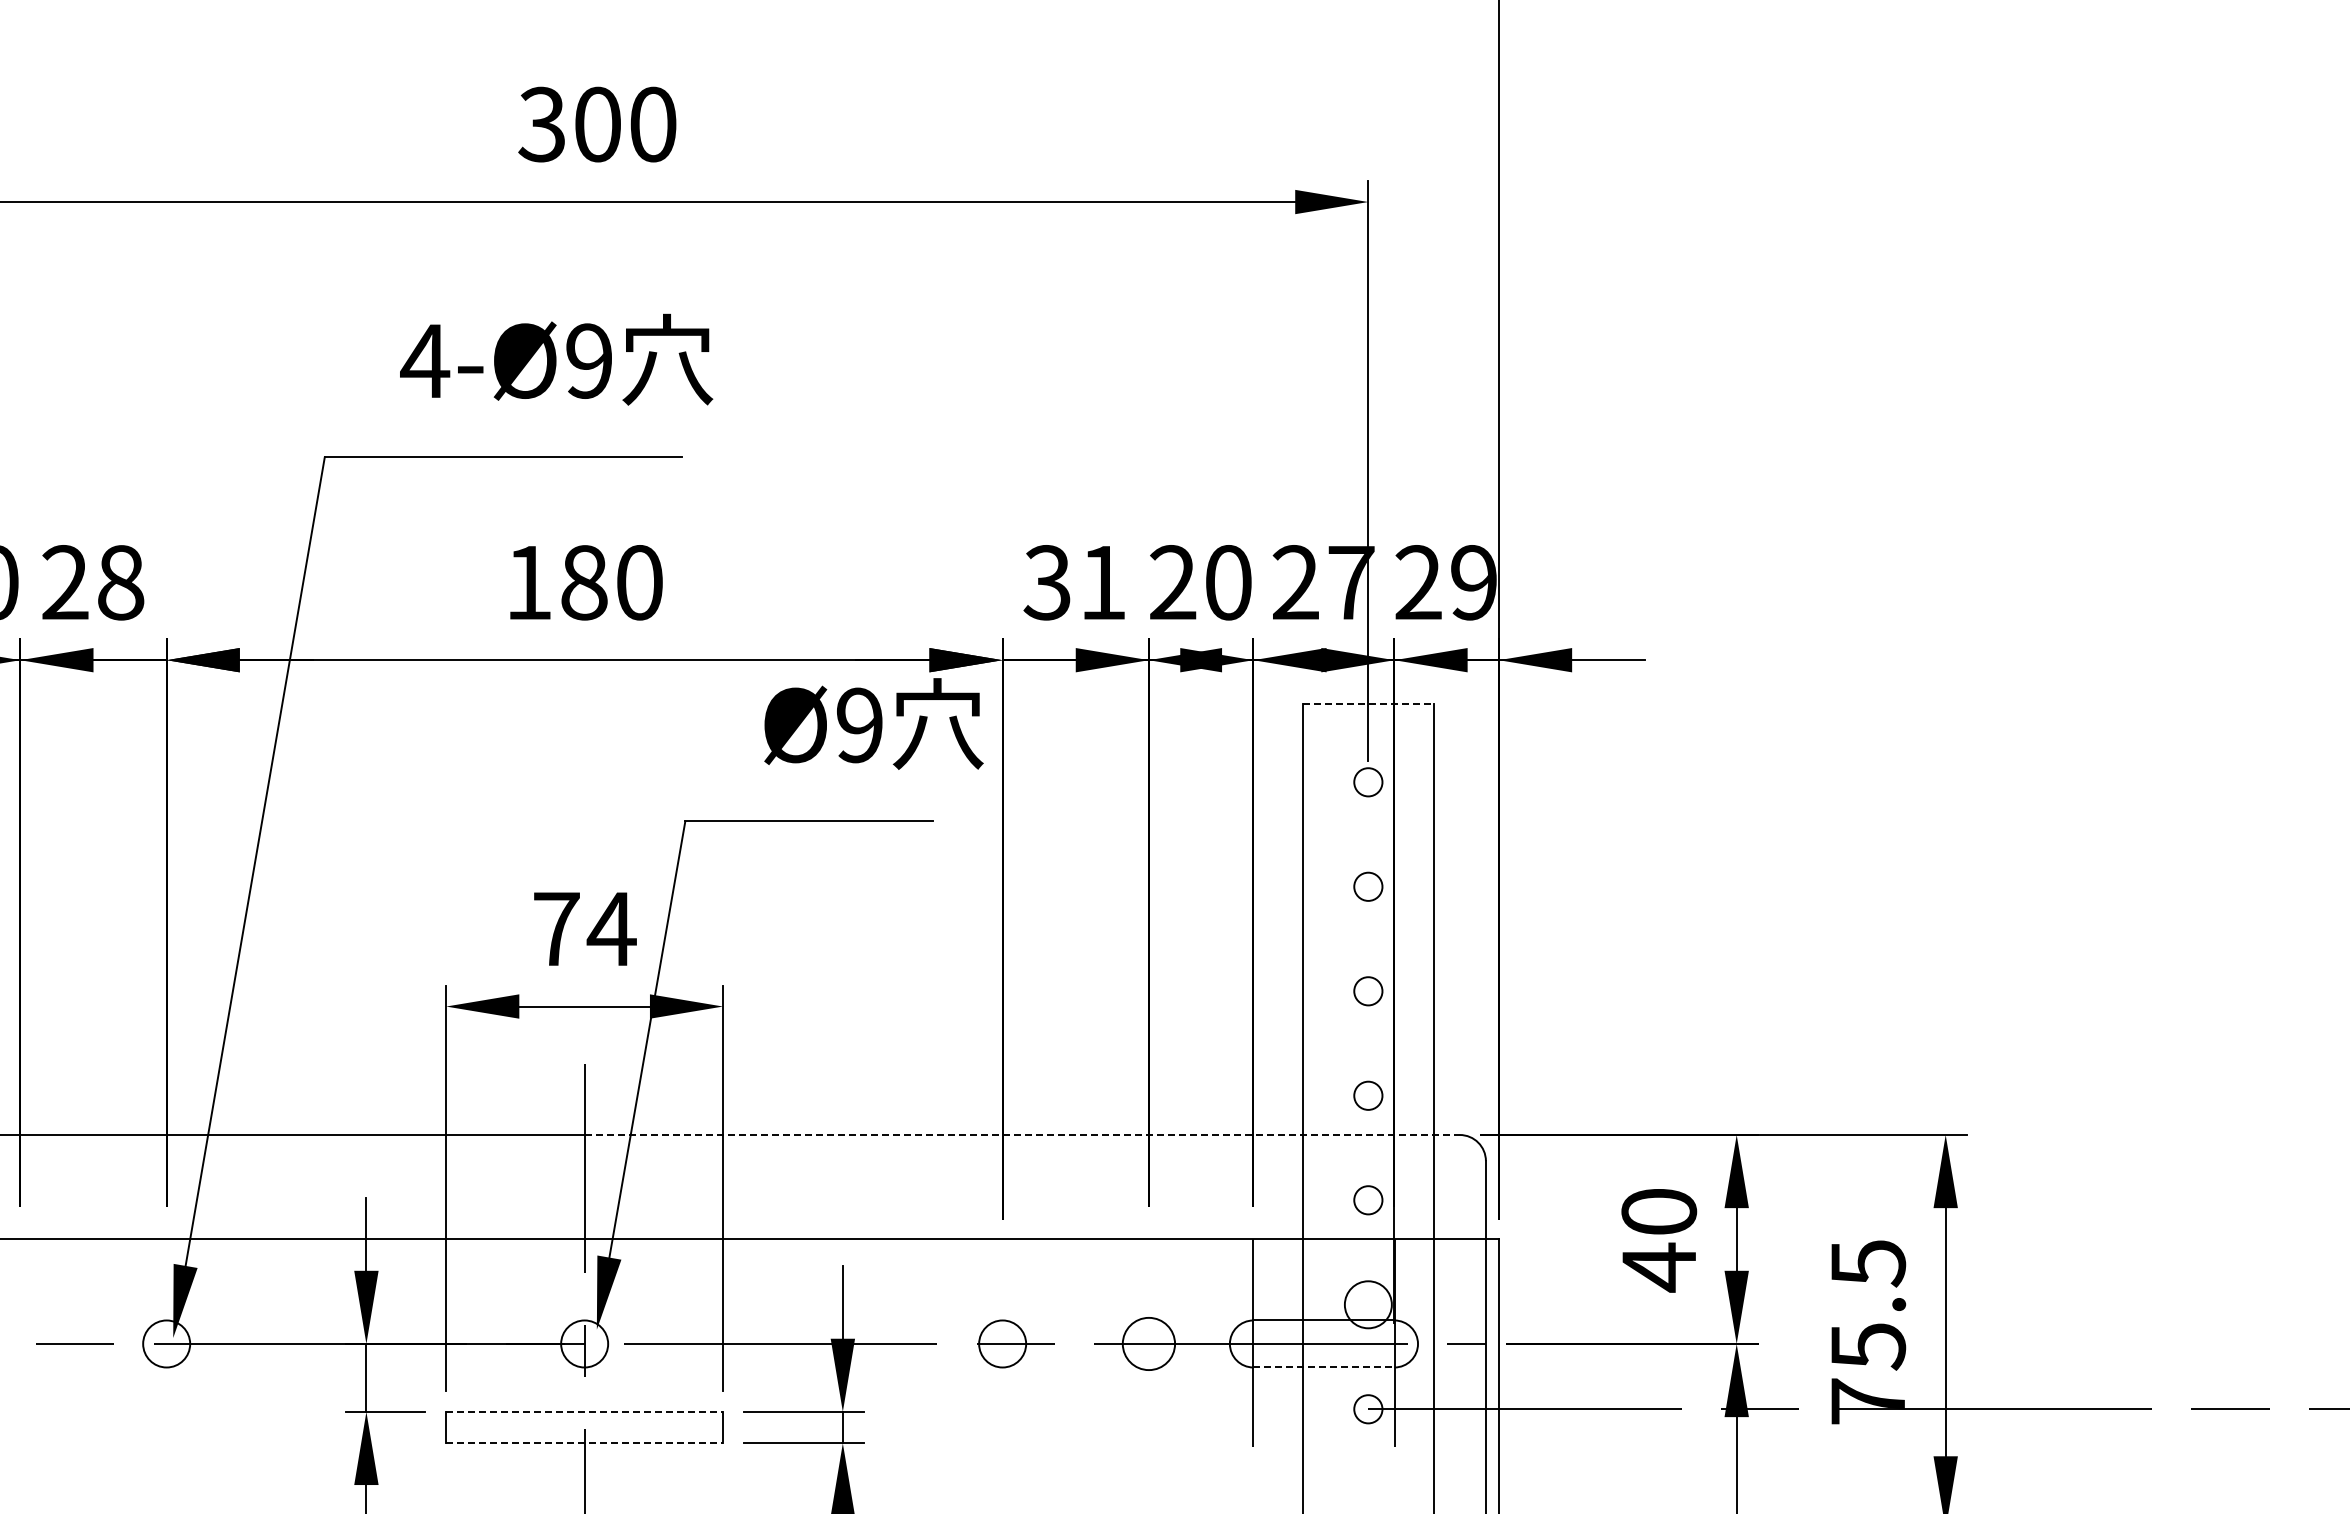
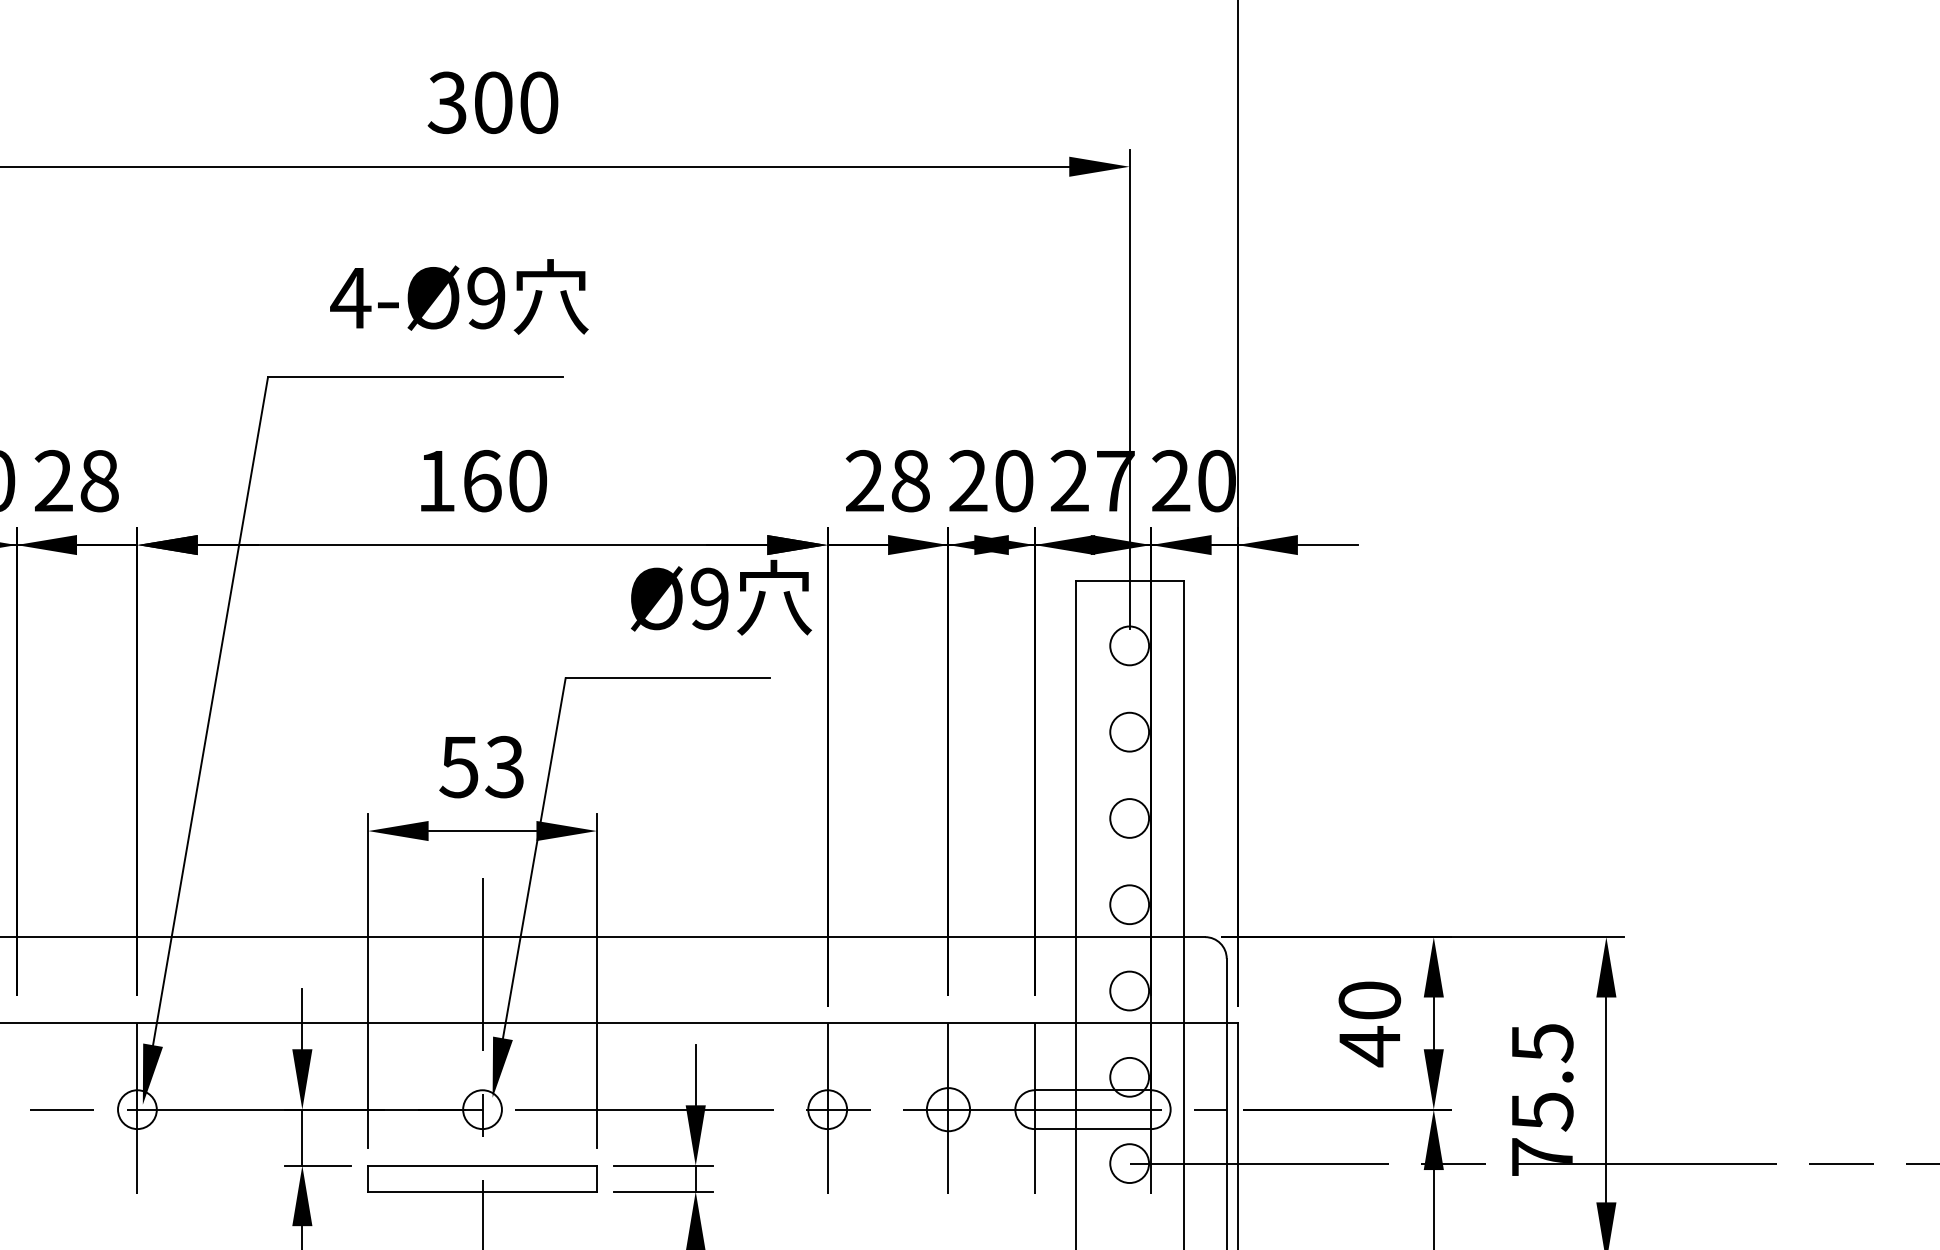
text: (584, 582) -> (482, 480), 180 -> 160
text: (1074, 582) -> (887, 480), 31 -> 28
text: (1474, 582) -> (1217, 480), 29 -> 20
line: (1368, 703) -> (1129, 580), dashed -> solid
circle: (1367, 781) -> (1128, 645), size x1.67
circle: (1367, 886) -> (1128, 731), size x1.67
text: (584, 928) -> (482, 766), 74 -> 53
circle: (1367, 990) -> (1128, 817), size x1.67
circle: (1367, 1095) -> (1128, 904), size x1.67
line: (1022, 1134) -> (844, 936), dashed -> solid
circle: (1367, 1199) -> (1128, 990), size x1.67
line: (166, 1342) -> (137, 1108), added
line: (1002, 1342) -> (827, 1108), added
line: (1148, 1342) -> (948, 1108), added
line: (1323, 1367) -> (1092, 1129), dashed -> solid
circle: (1367, 1408) -> (1128, 1162), size x1.67
line: (585, 1411) -> (483, 1165), dashed -> solid
line: (585, 1443) -> (483, 1191), dashed -> solid

